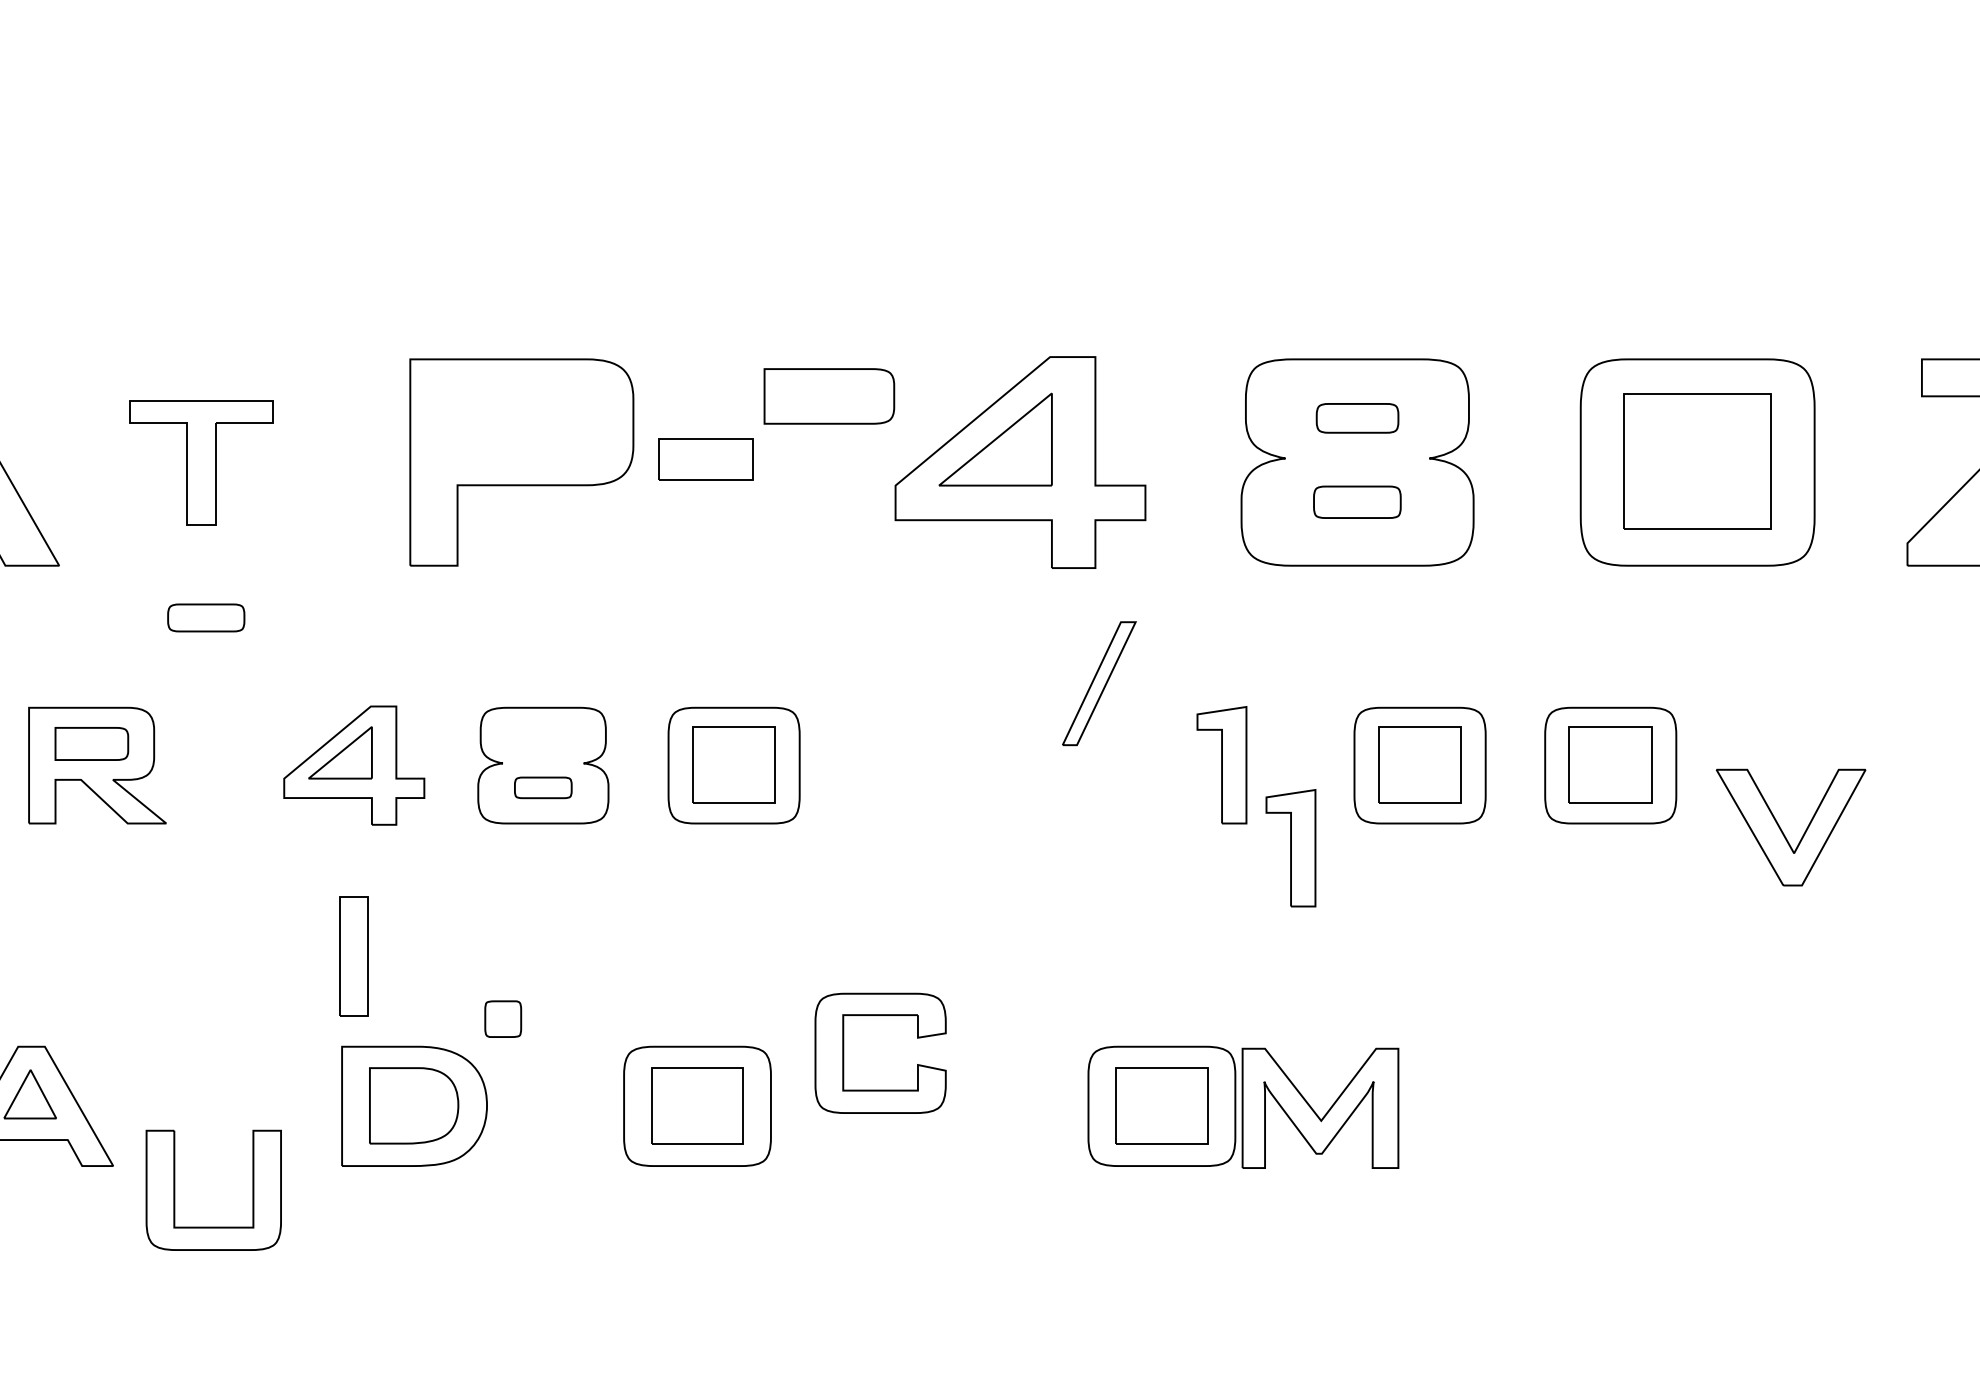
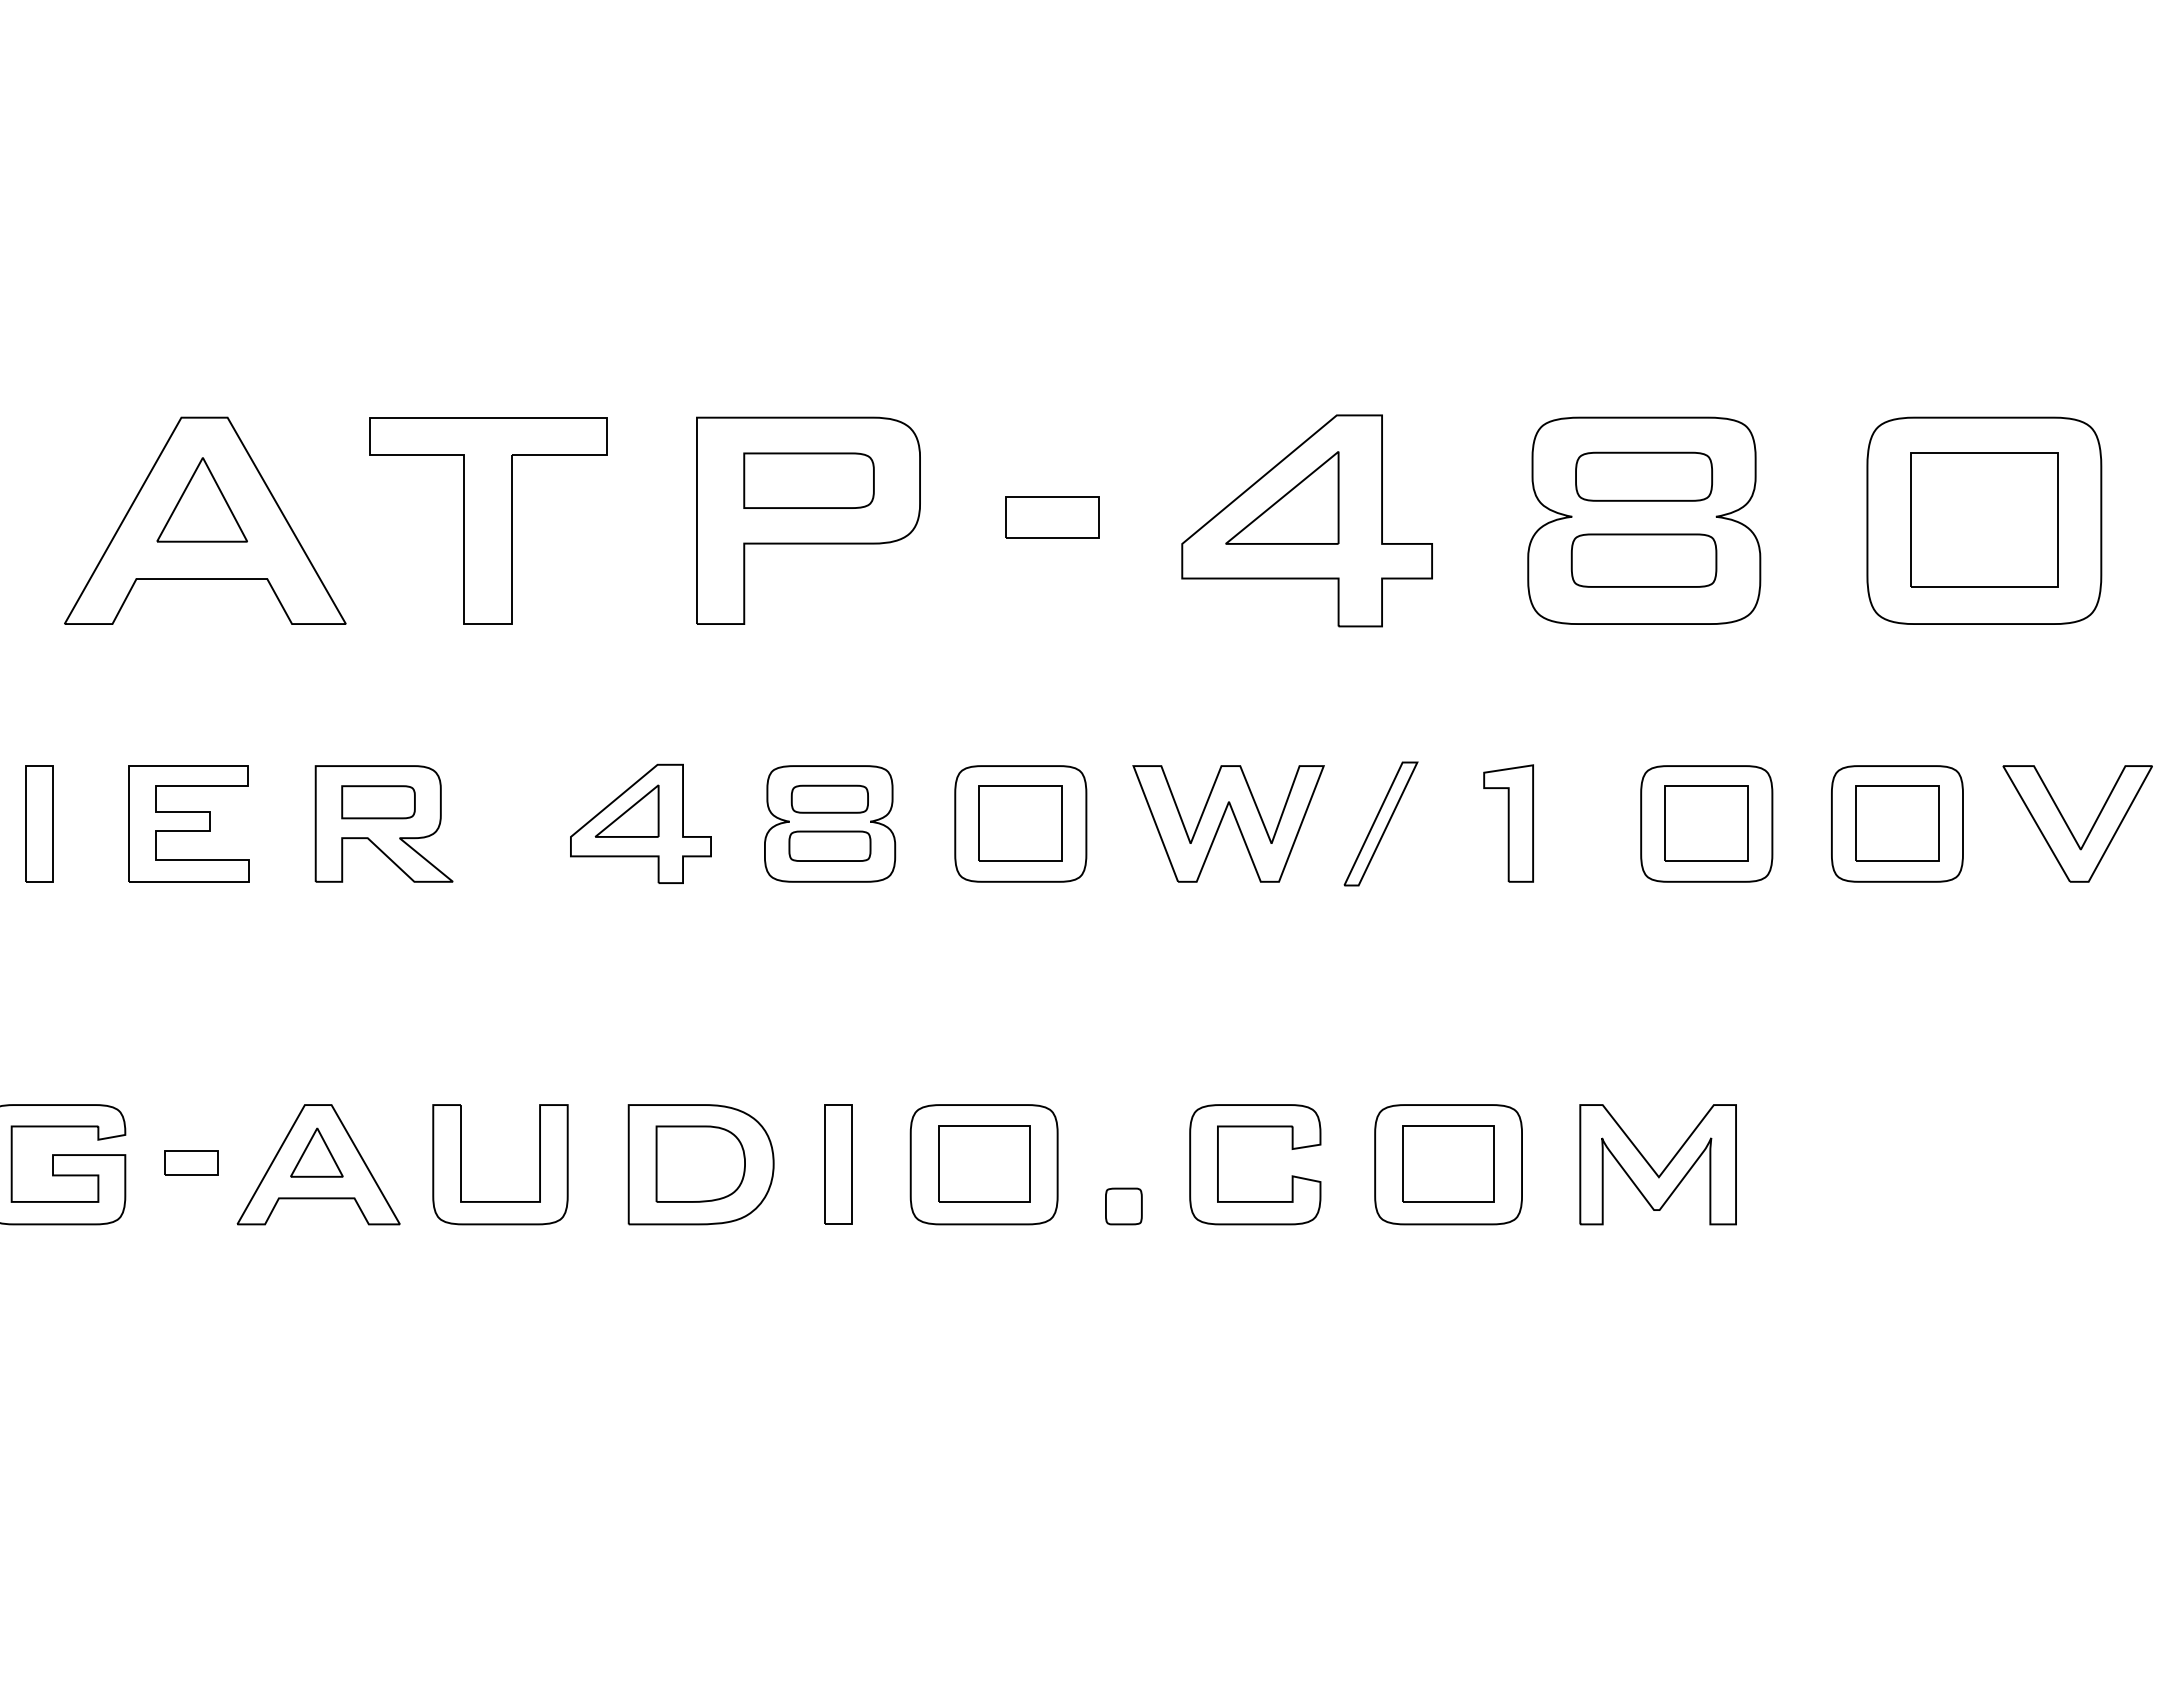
part: (828, 396) -> (808, 480), moved
part: (1357, 418) -> (1644, 476), size x1.67
part: (705, 459) -> (1052, 517), moved
part: (201, 462) -> (488, 520), size x1.67
part: (1356, 502) -> (1643, 560), size x1.67
part: (205, 617) -> (829, 798), moved
part: (1098, 683) -> (1380, 823), moved
part: (935, 762) -> (1222, 820), added
part: (542, 787) -> (829, 845), size x1.43
part: (1782, 831) -> (2069, 827), moved
part: (1290, 848) -> (1577, 906), removed
part: (353, 956) -> (838, 1164), moved
part: (880, 1016) -> (1255, 1127), moved
part: (502, 1019) -> (1123, 1206), moved
part: (1319, 1108) -> (1657, 1164), moved
part: (213, 1227) -> (500, 1201), moved

